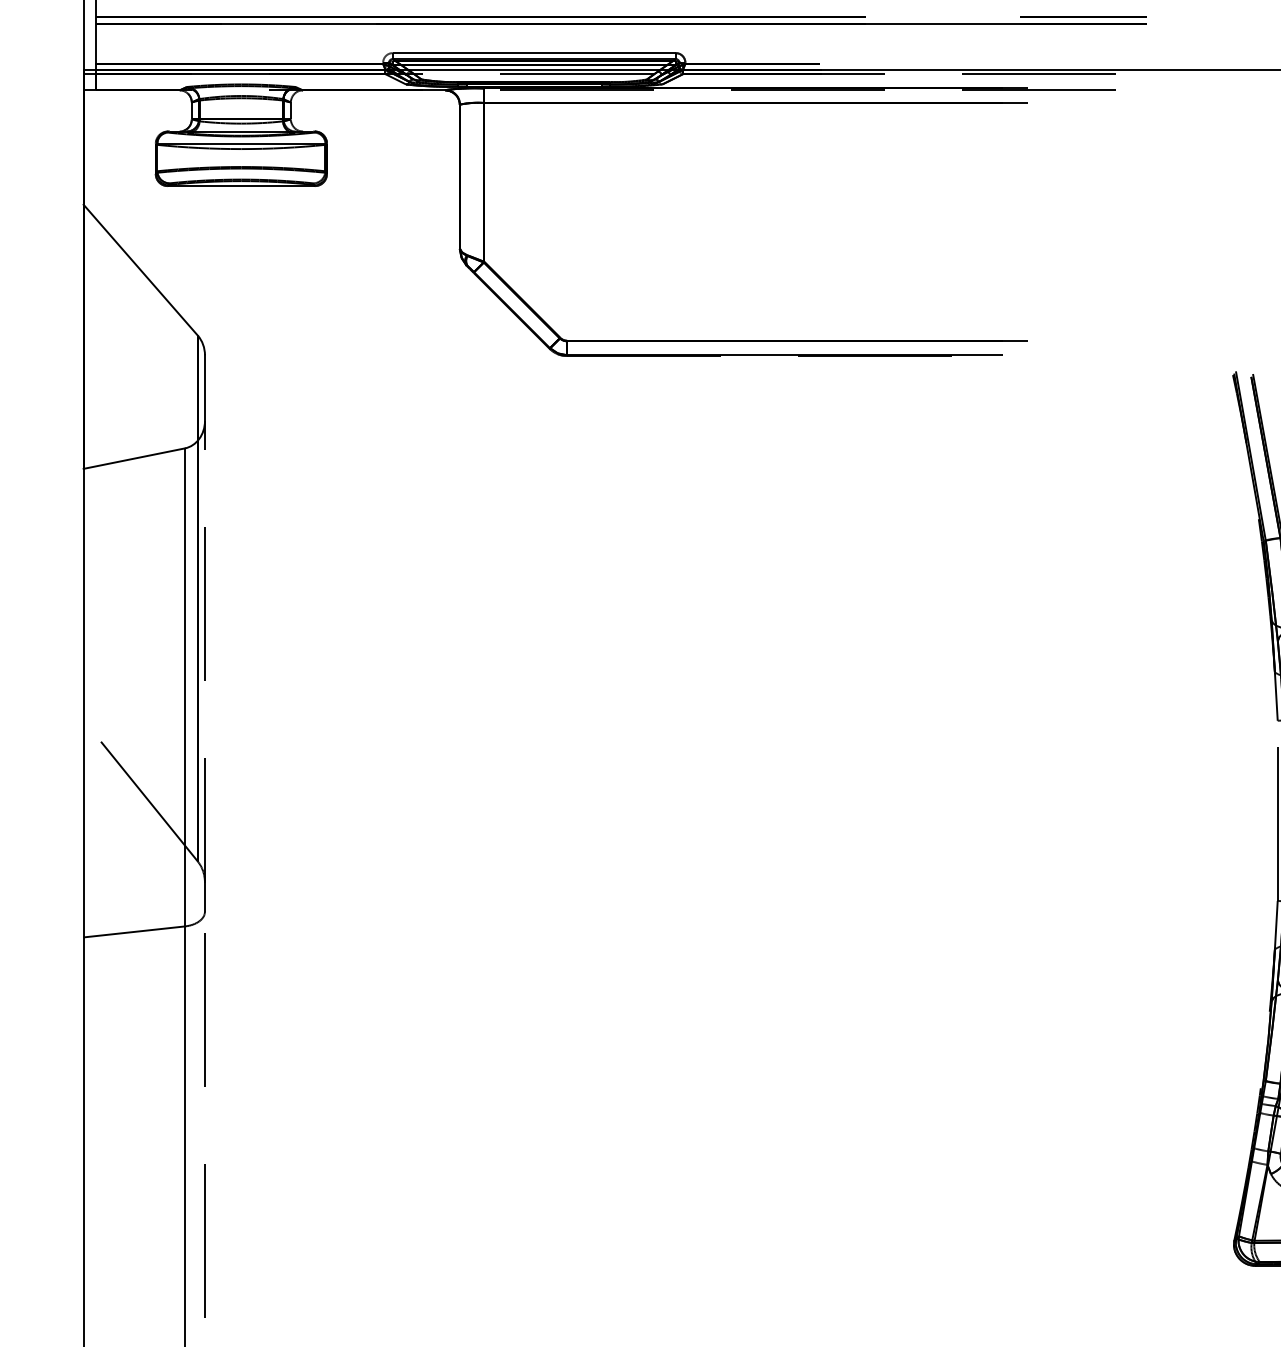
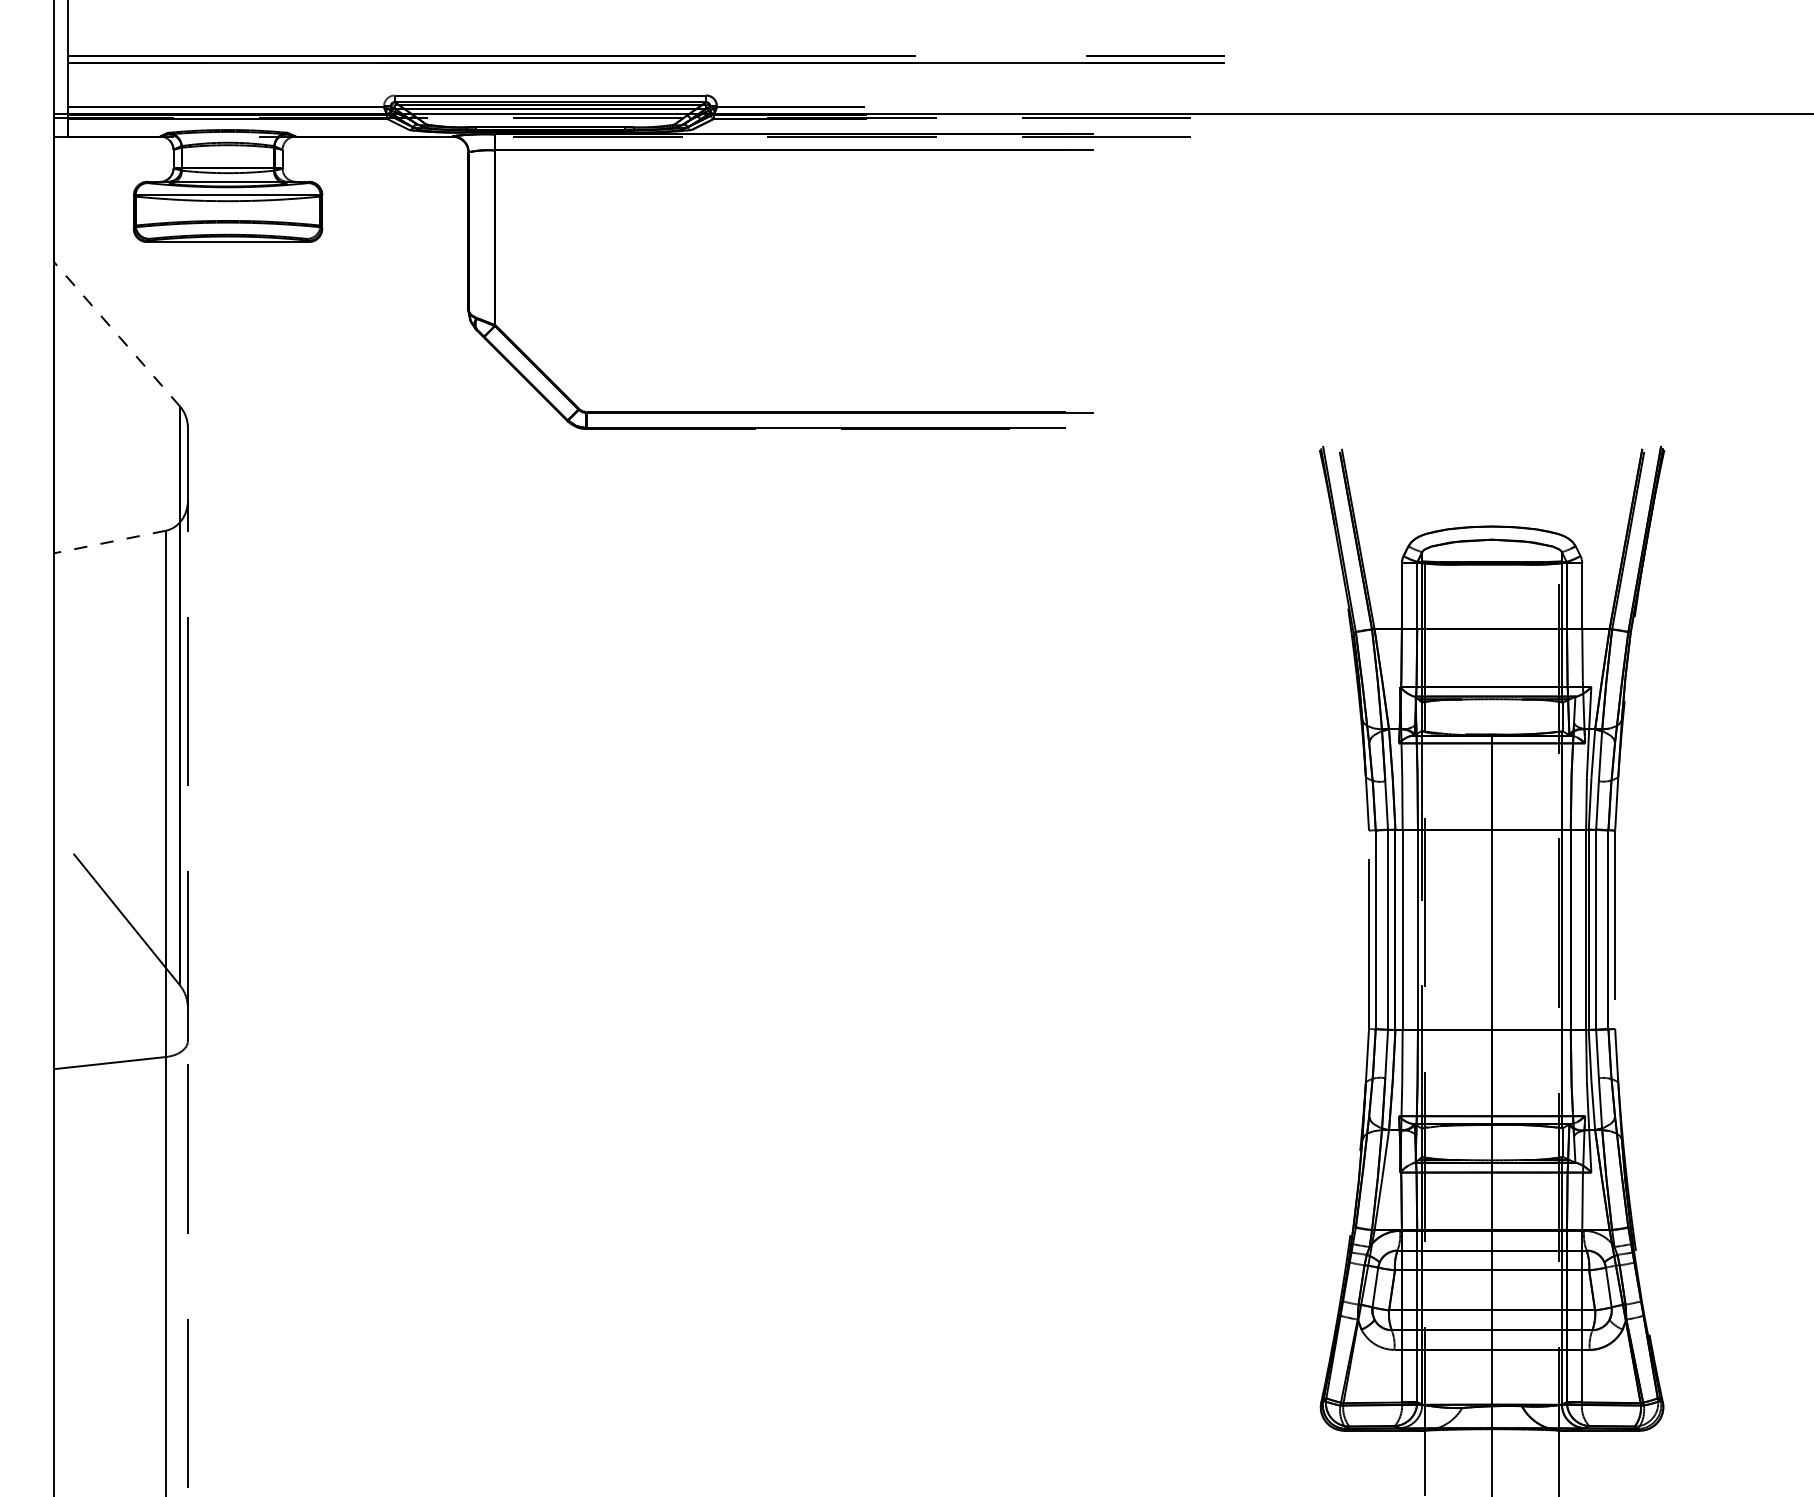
line: (140, 270) -> (117, 334), solid -> dashed
line: (134, 459) -> (110, 542), solid -> dashed

